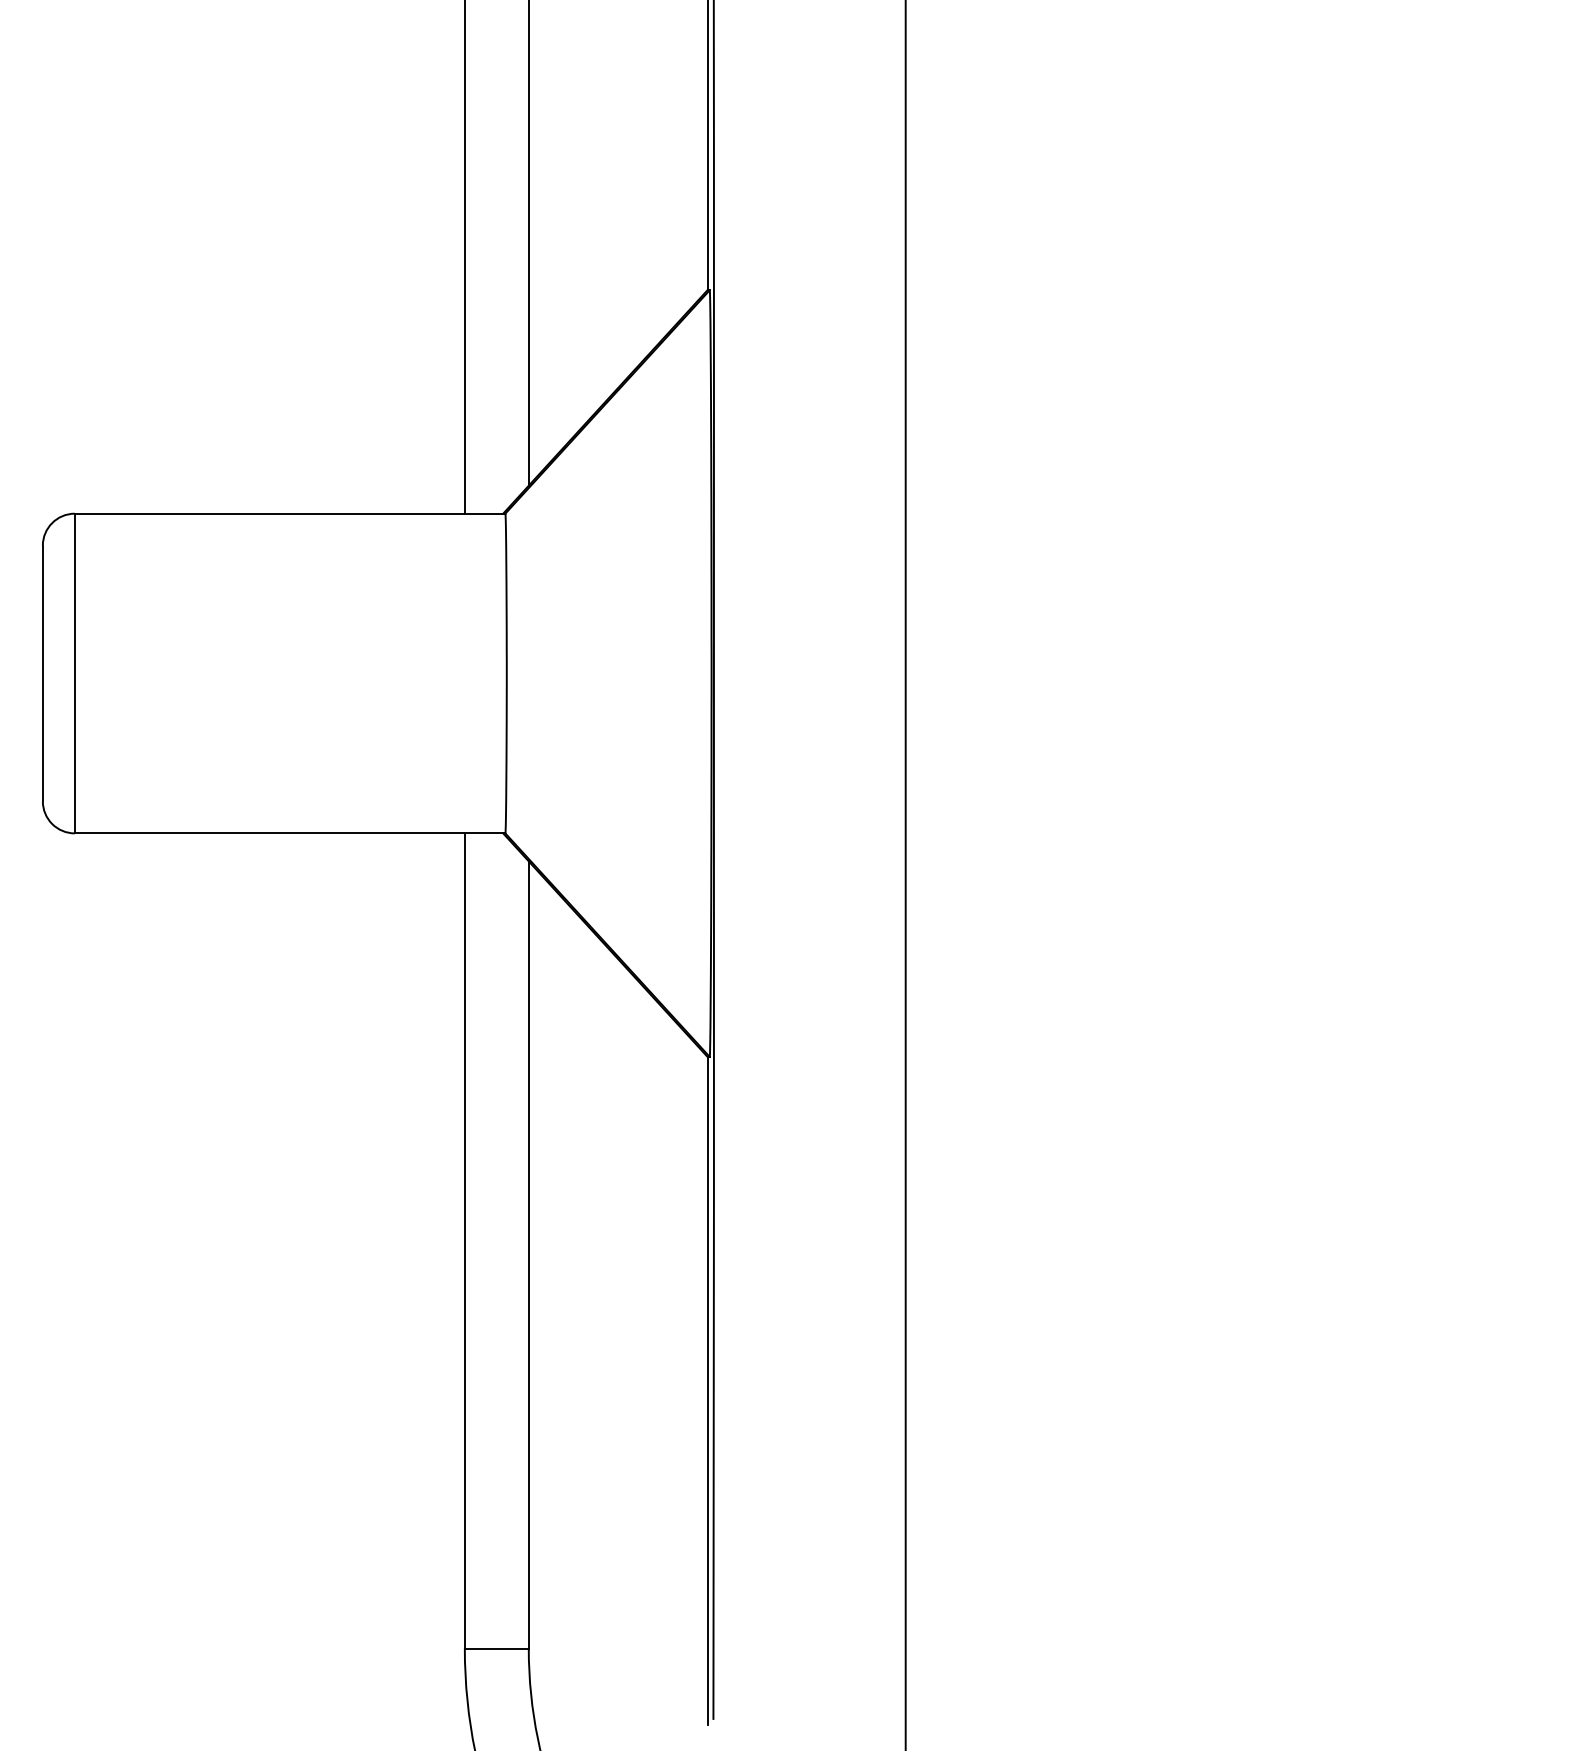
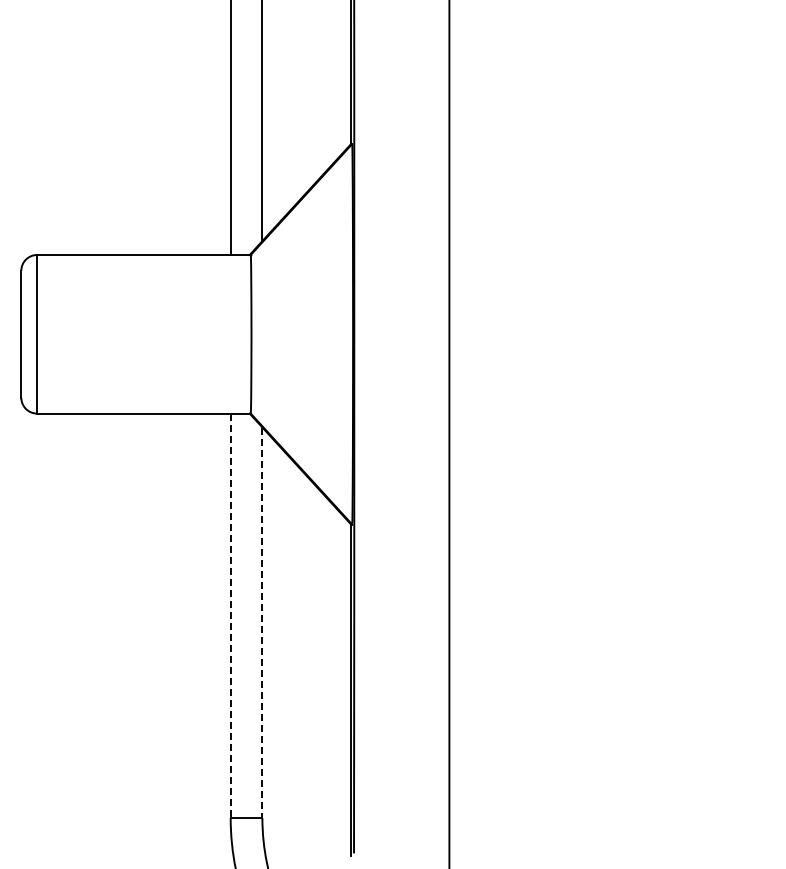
line: (464, 1242) -> (230, 616), solid -> dashed
line: (528, 1256) -> (262, 623), solid -> dashed

